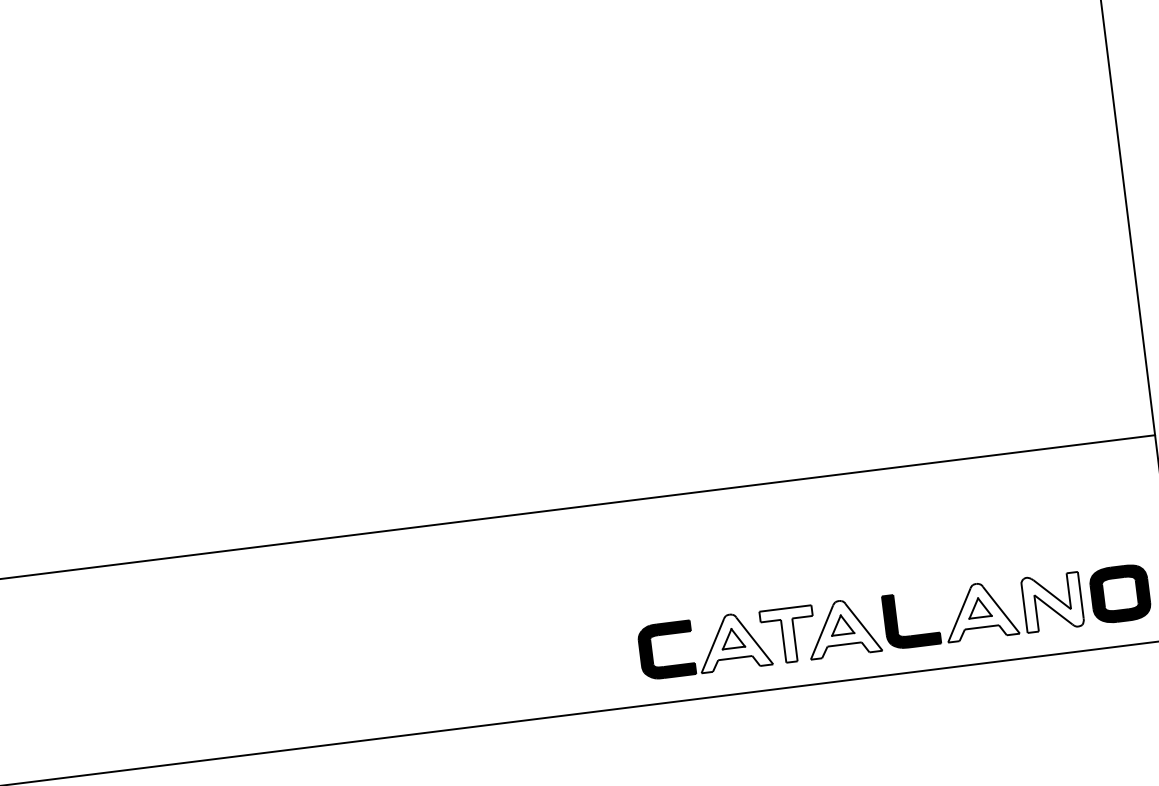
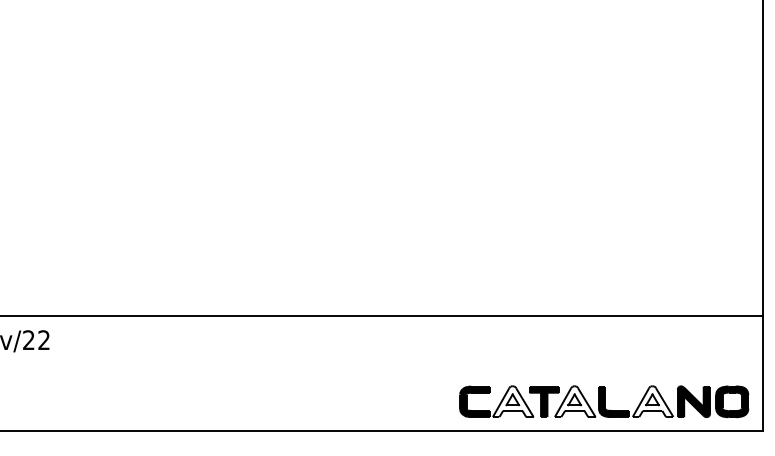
fill: (1051, 601) -> (693, 401), added
fill: (789, 634) -> (544, 401), added

